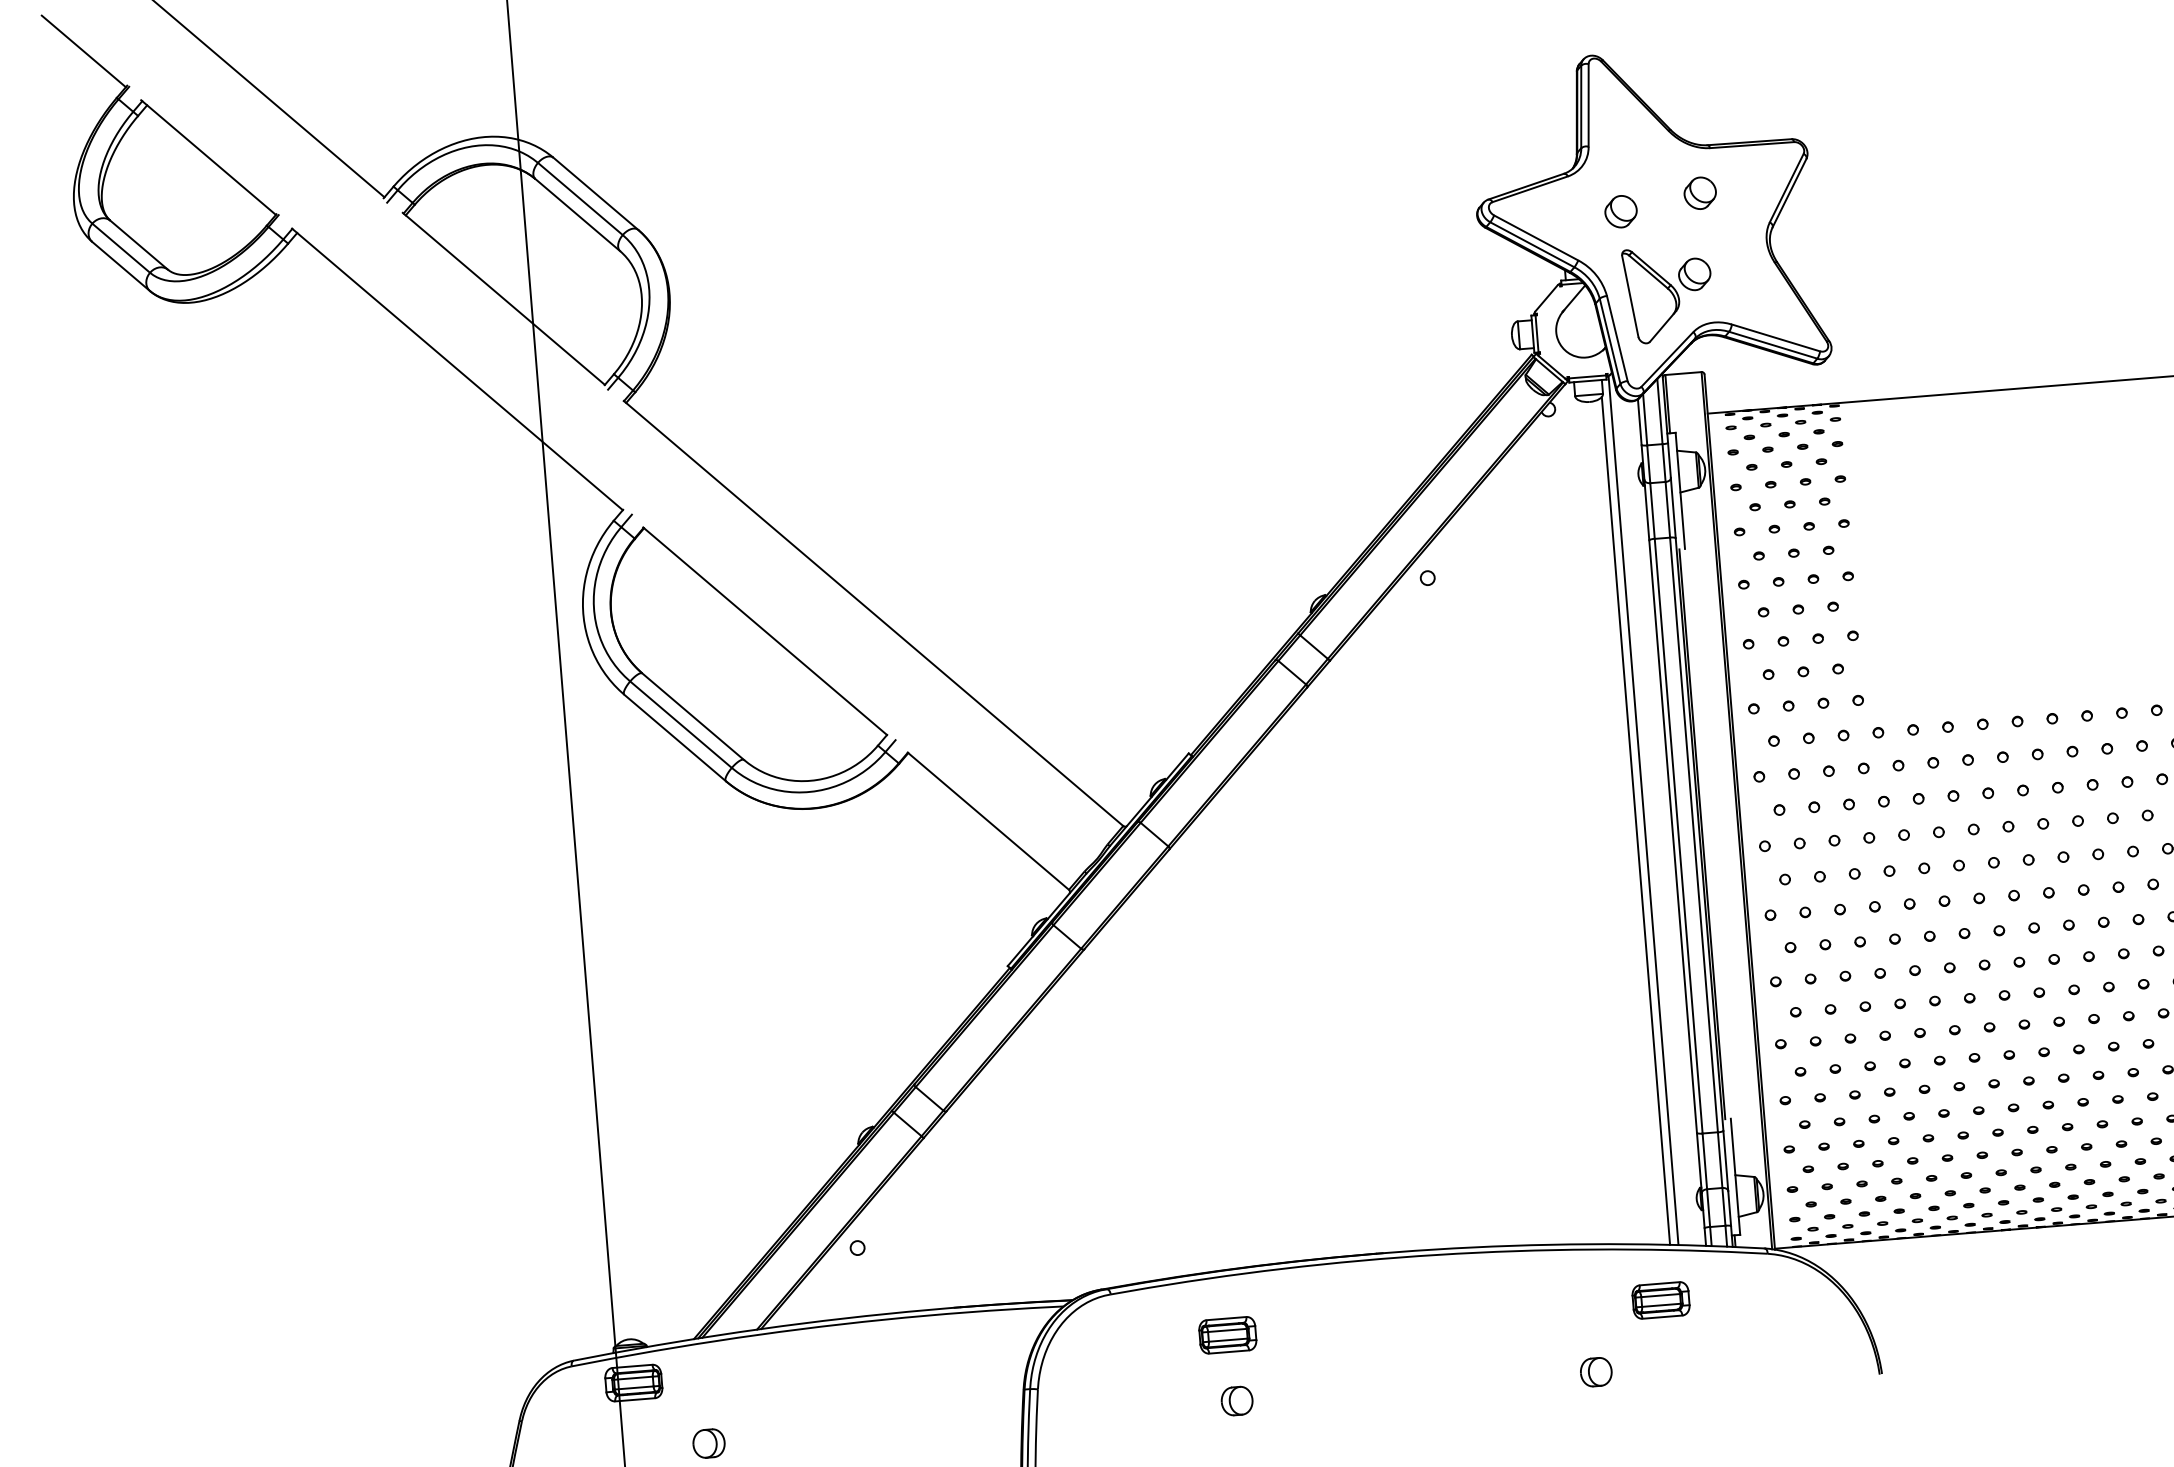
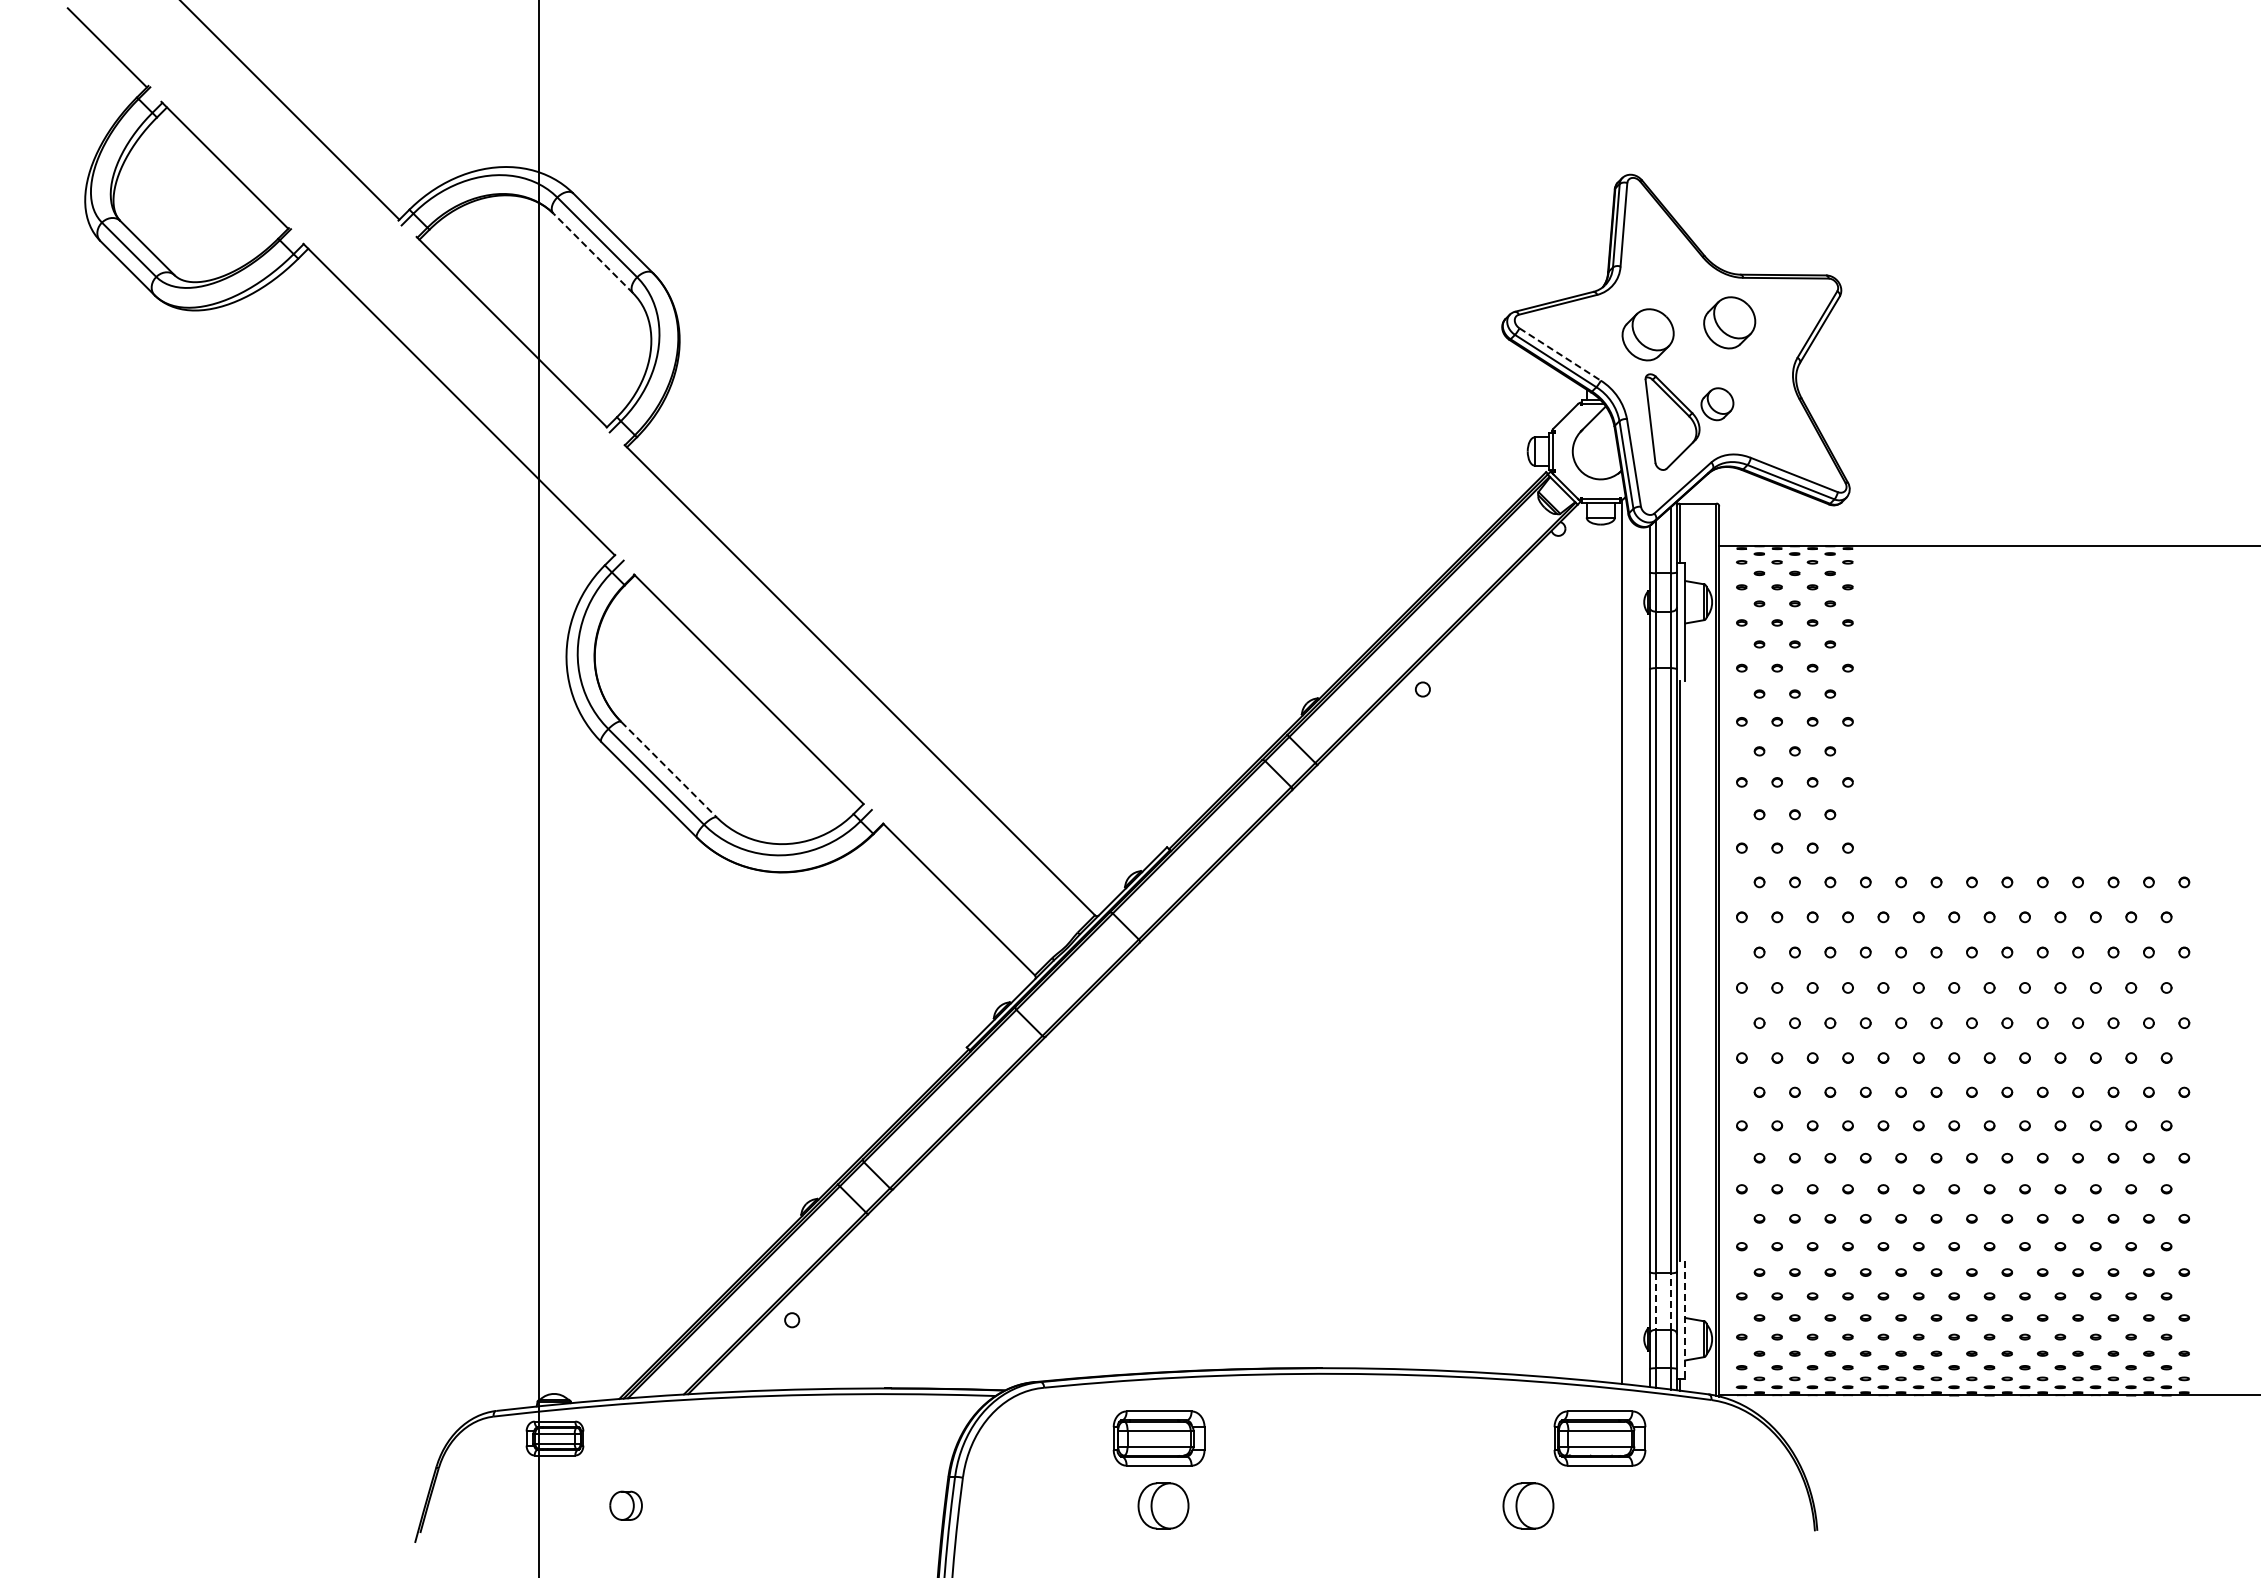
part: (1700, 193) -> (1729, 322), size x1.6
part: (1620, 211) -> (1647, 334), size x1.6
line: (576, 215) -> (592, 253), solid -> dashed
line: (1536, 237) -> (1560, 354), solid -> dashed
line: (693, 716) -> (669, 769), solid -> dashed
line: (1635, 820) -> (1613, 951), removed
line: (1720, 1160) -> (1671, 1301), solid -> dashed
line: (1704, 1162) -> (1655, 1302), solid -> dashed
line: (1735, 1177) -> (1685, 1320), solid -> dashed
part: (1660, 1300) -> (1599, 1438), size x1.6
part: (1228, 1335) -> (1159, 1438), size x1.6
part: (1596, 1371) -> (1528, 1505), size x1.6
part: (1236, 1400) -> (1162, 1505), size x1.6

